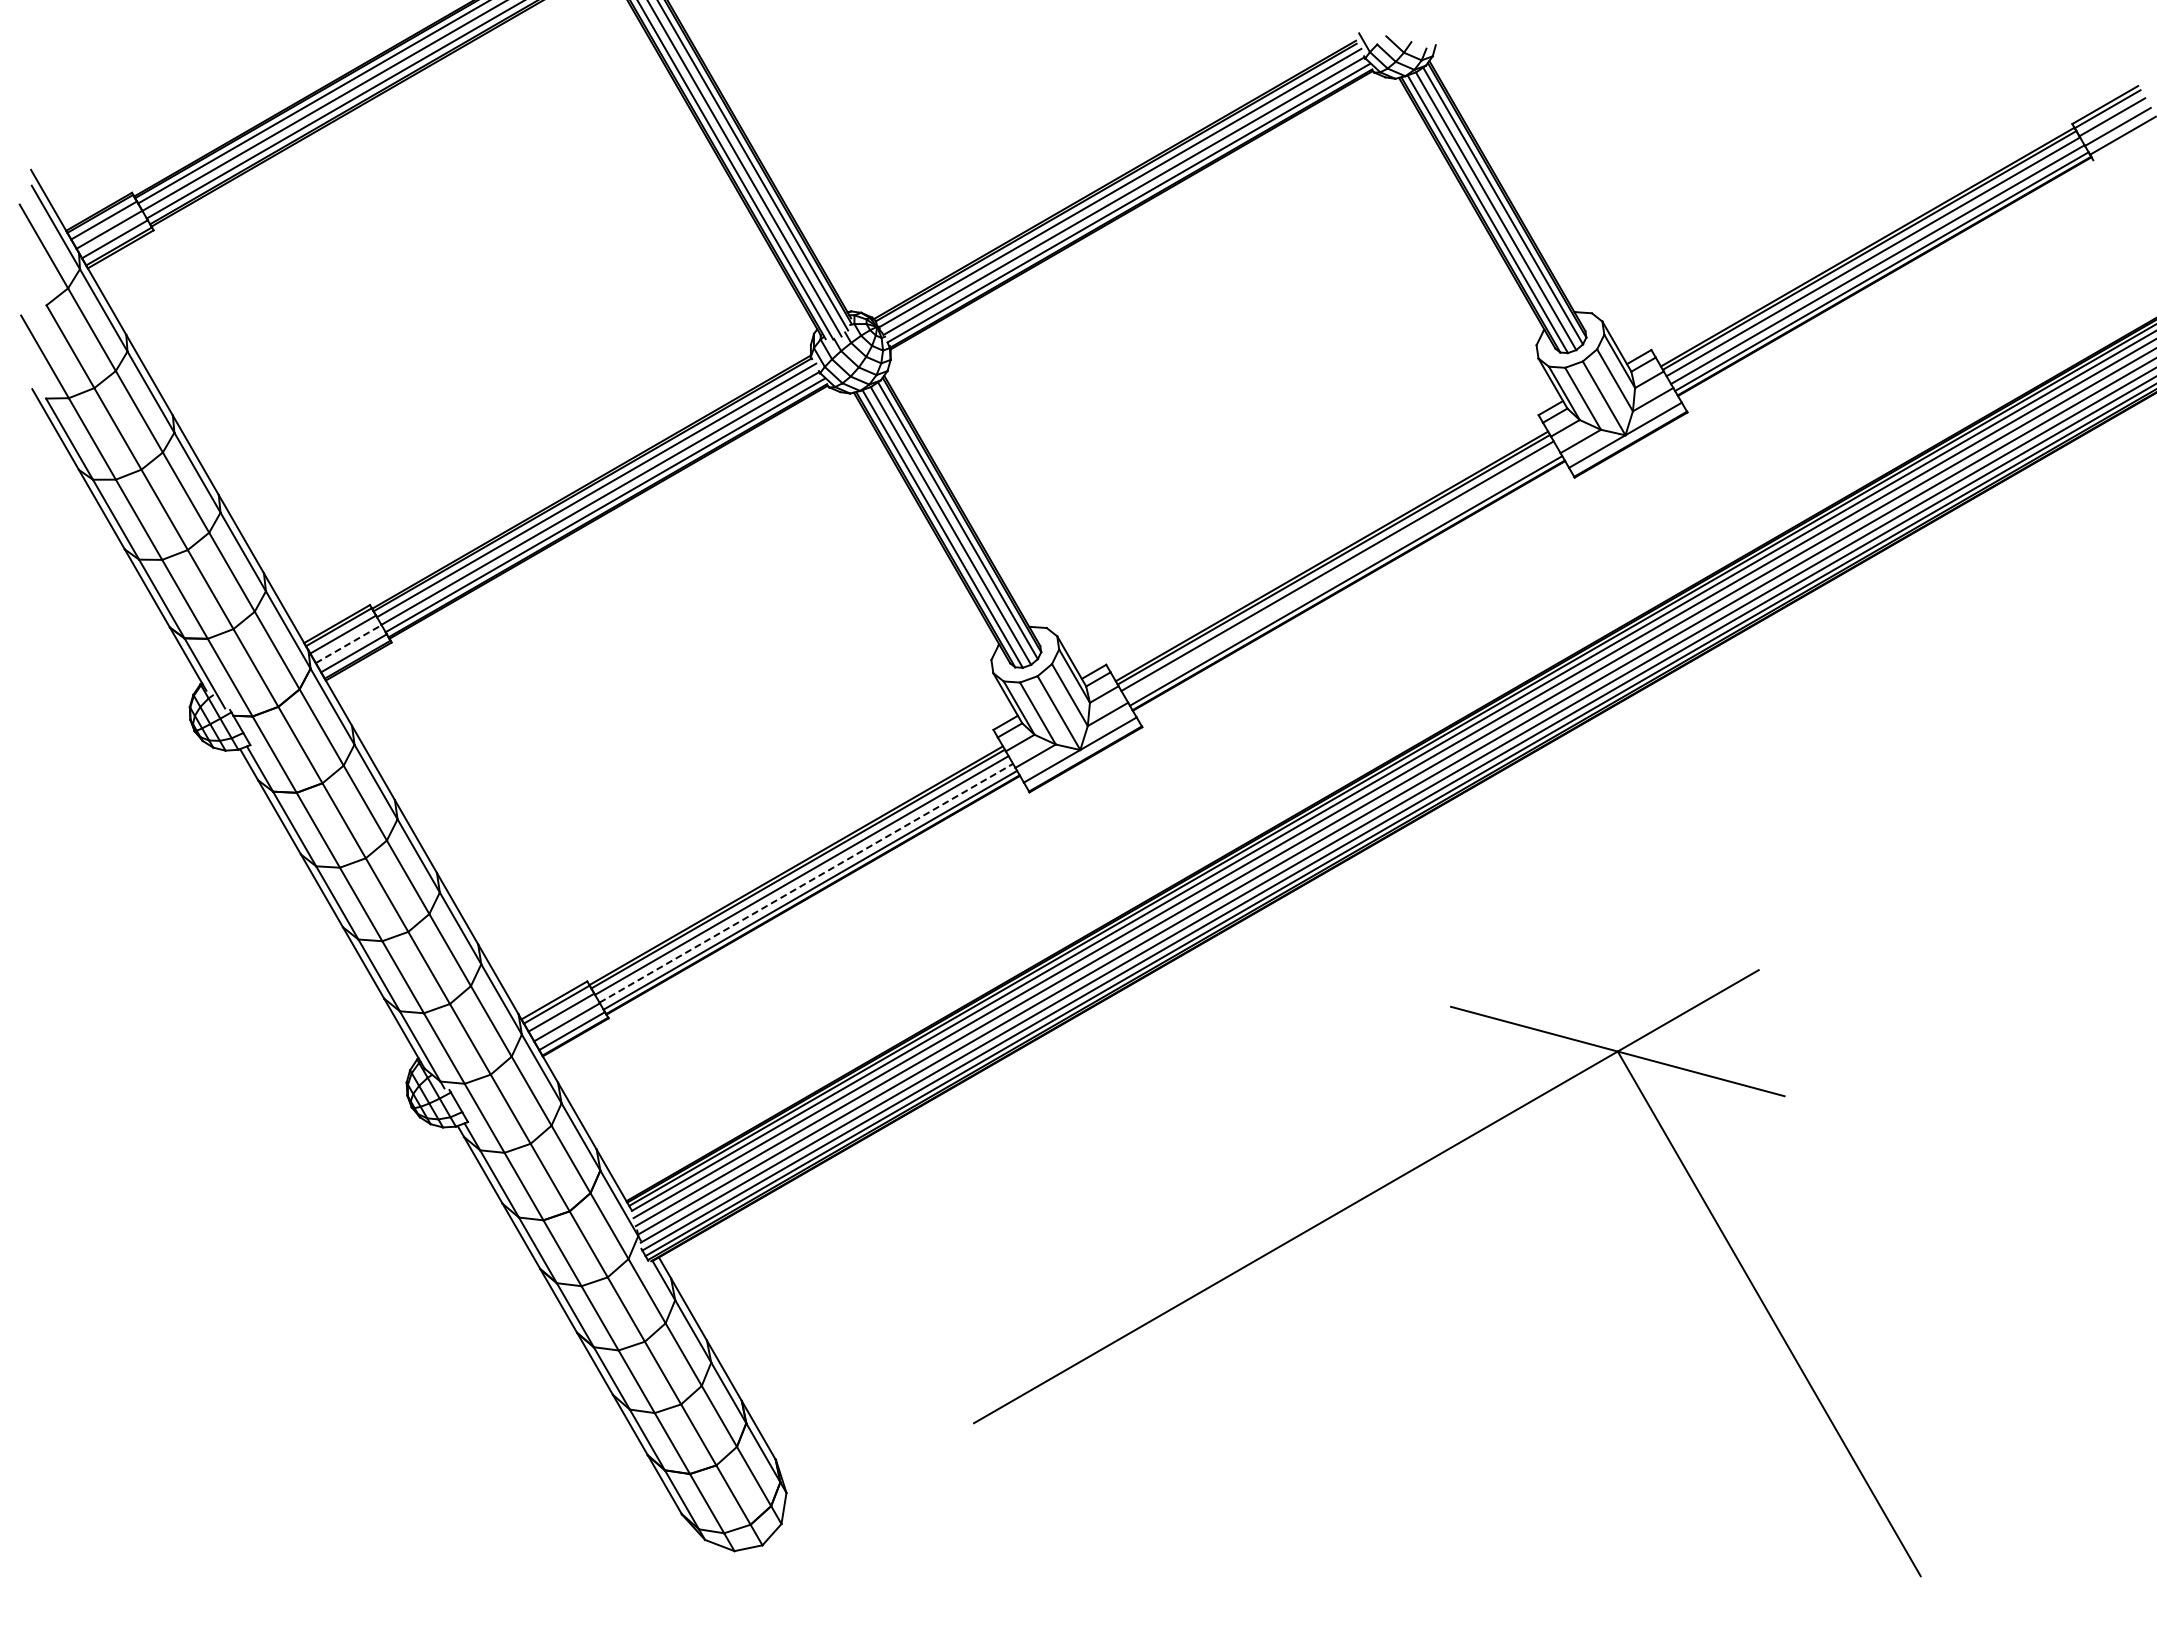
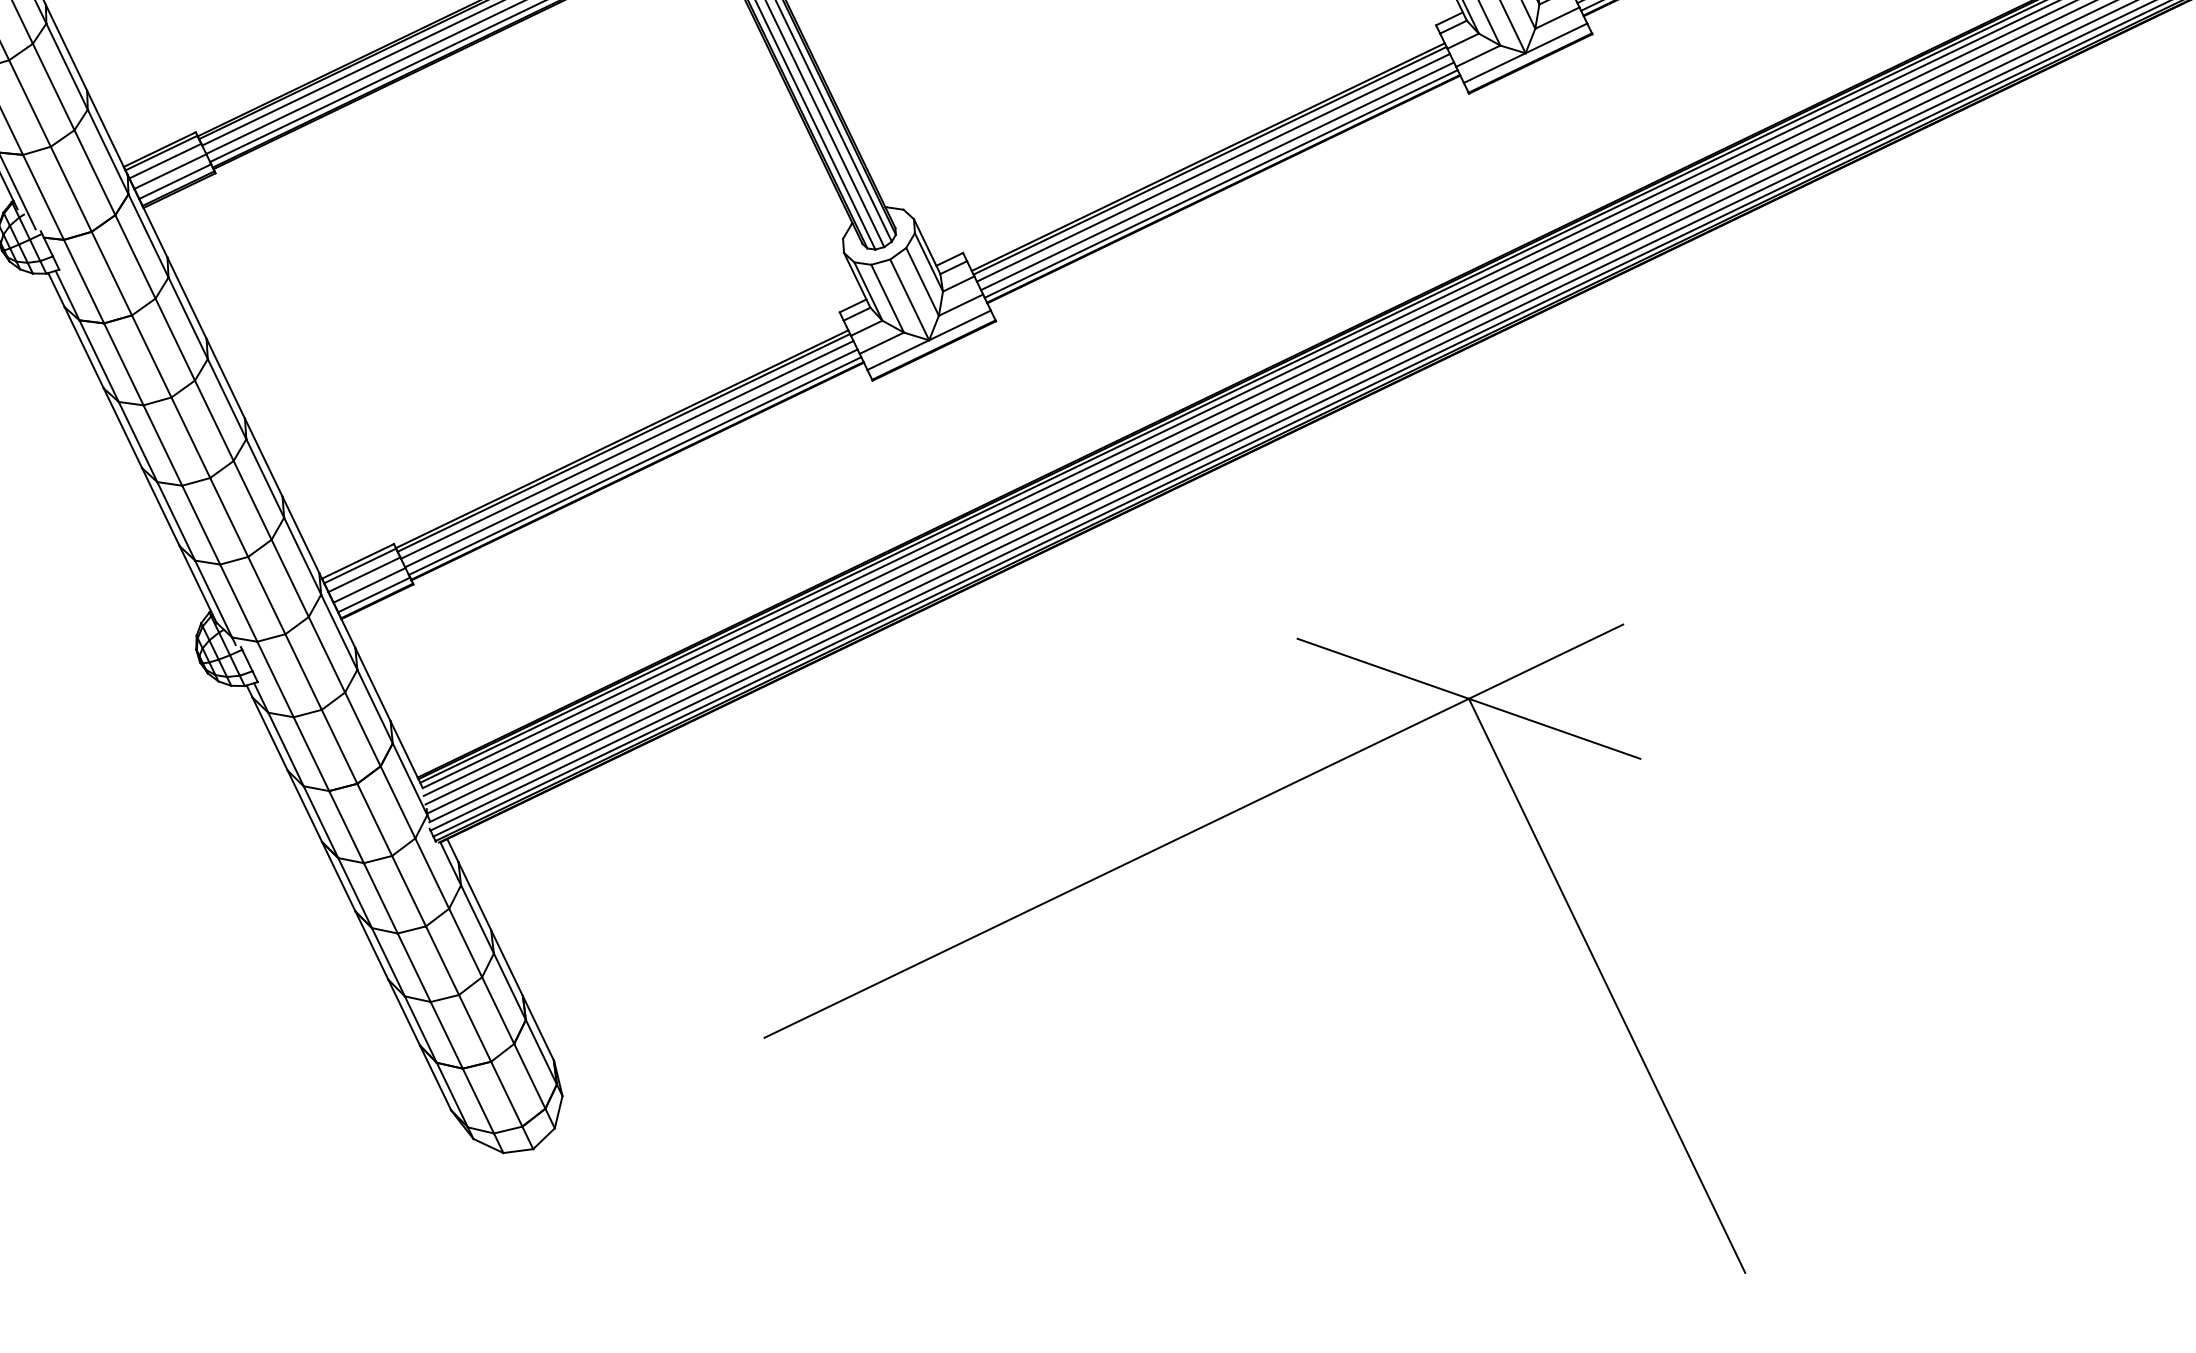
line: (1341, 573) -> (1216, 175), added
line: (348, 644) -> (170, 171), dashed -> solid
line: (806, 883) -> (631, 458), dashed -> solid

